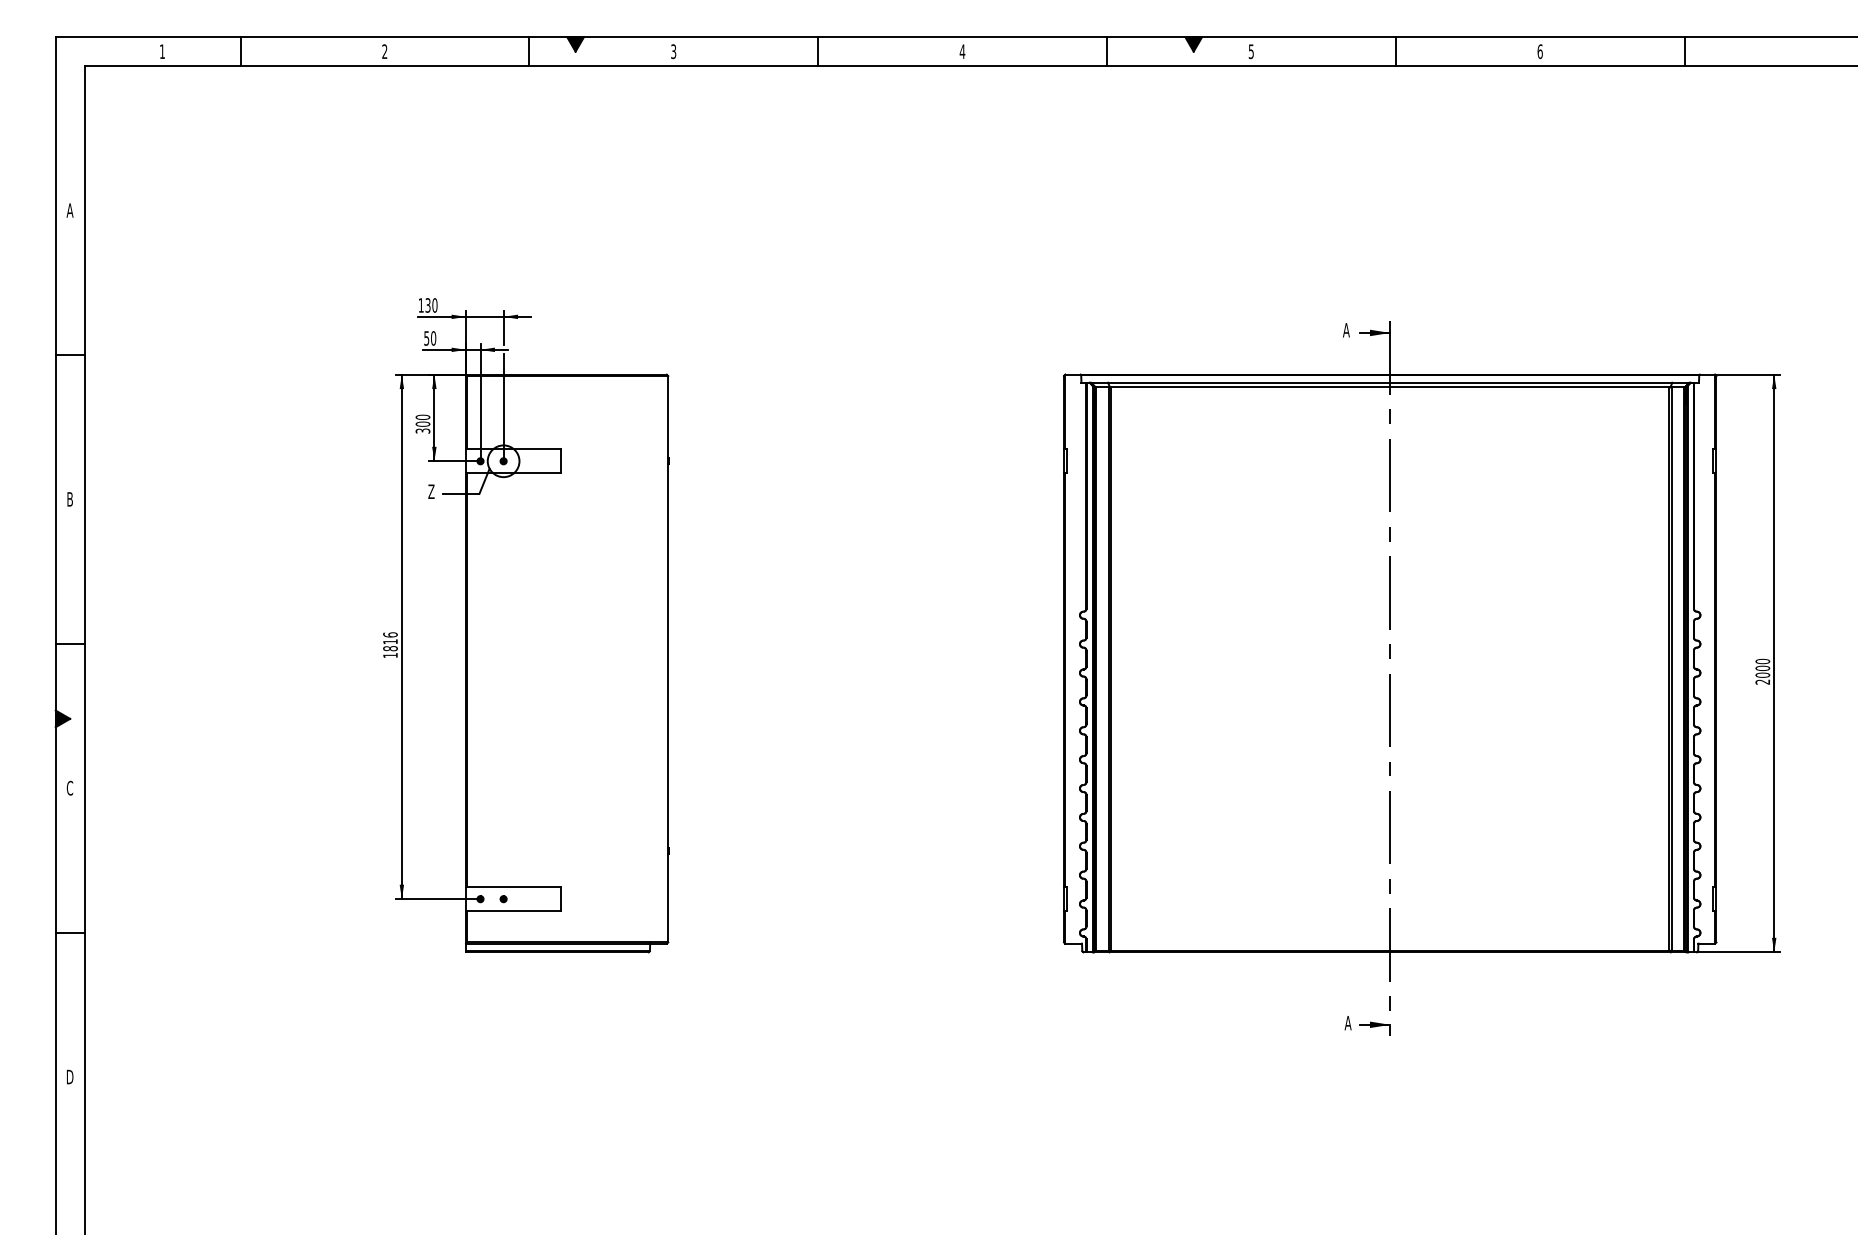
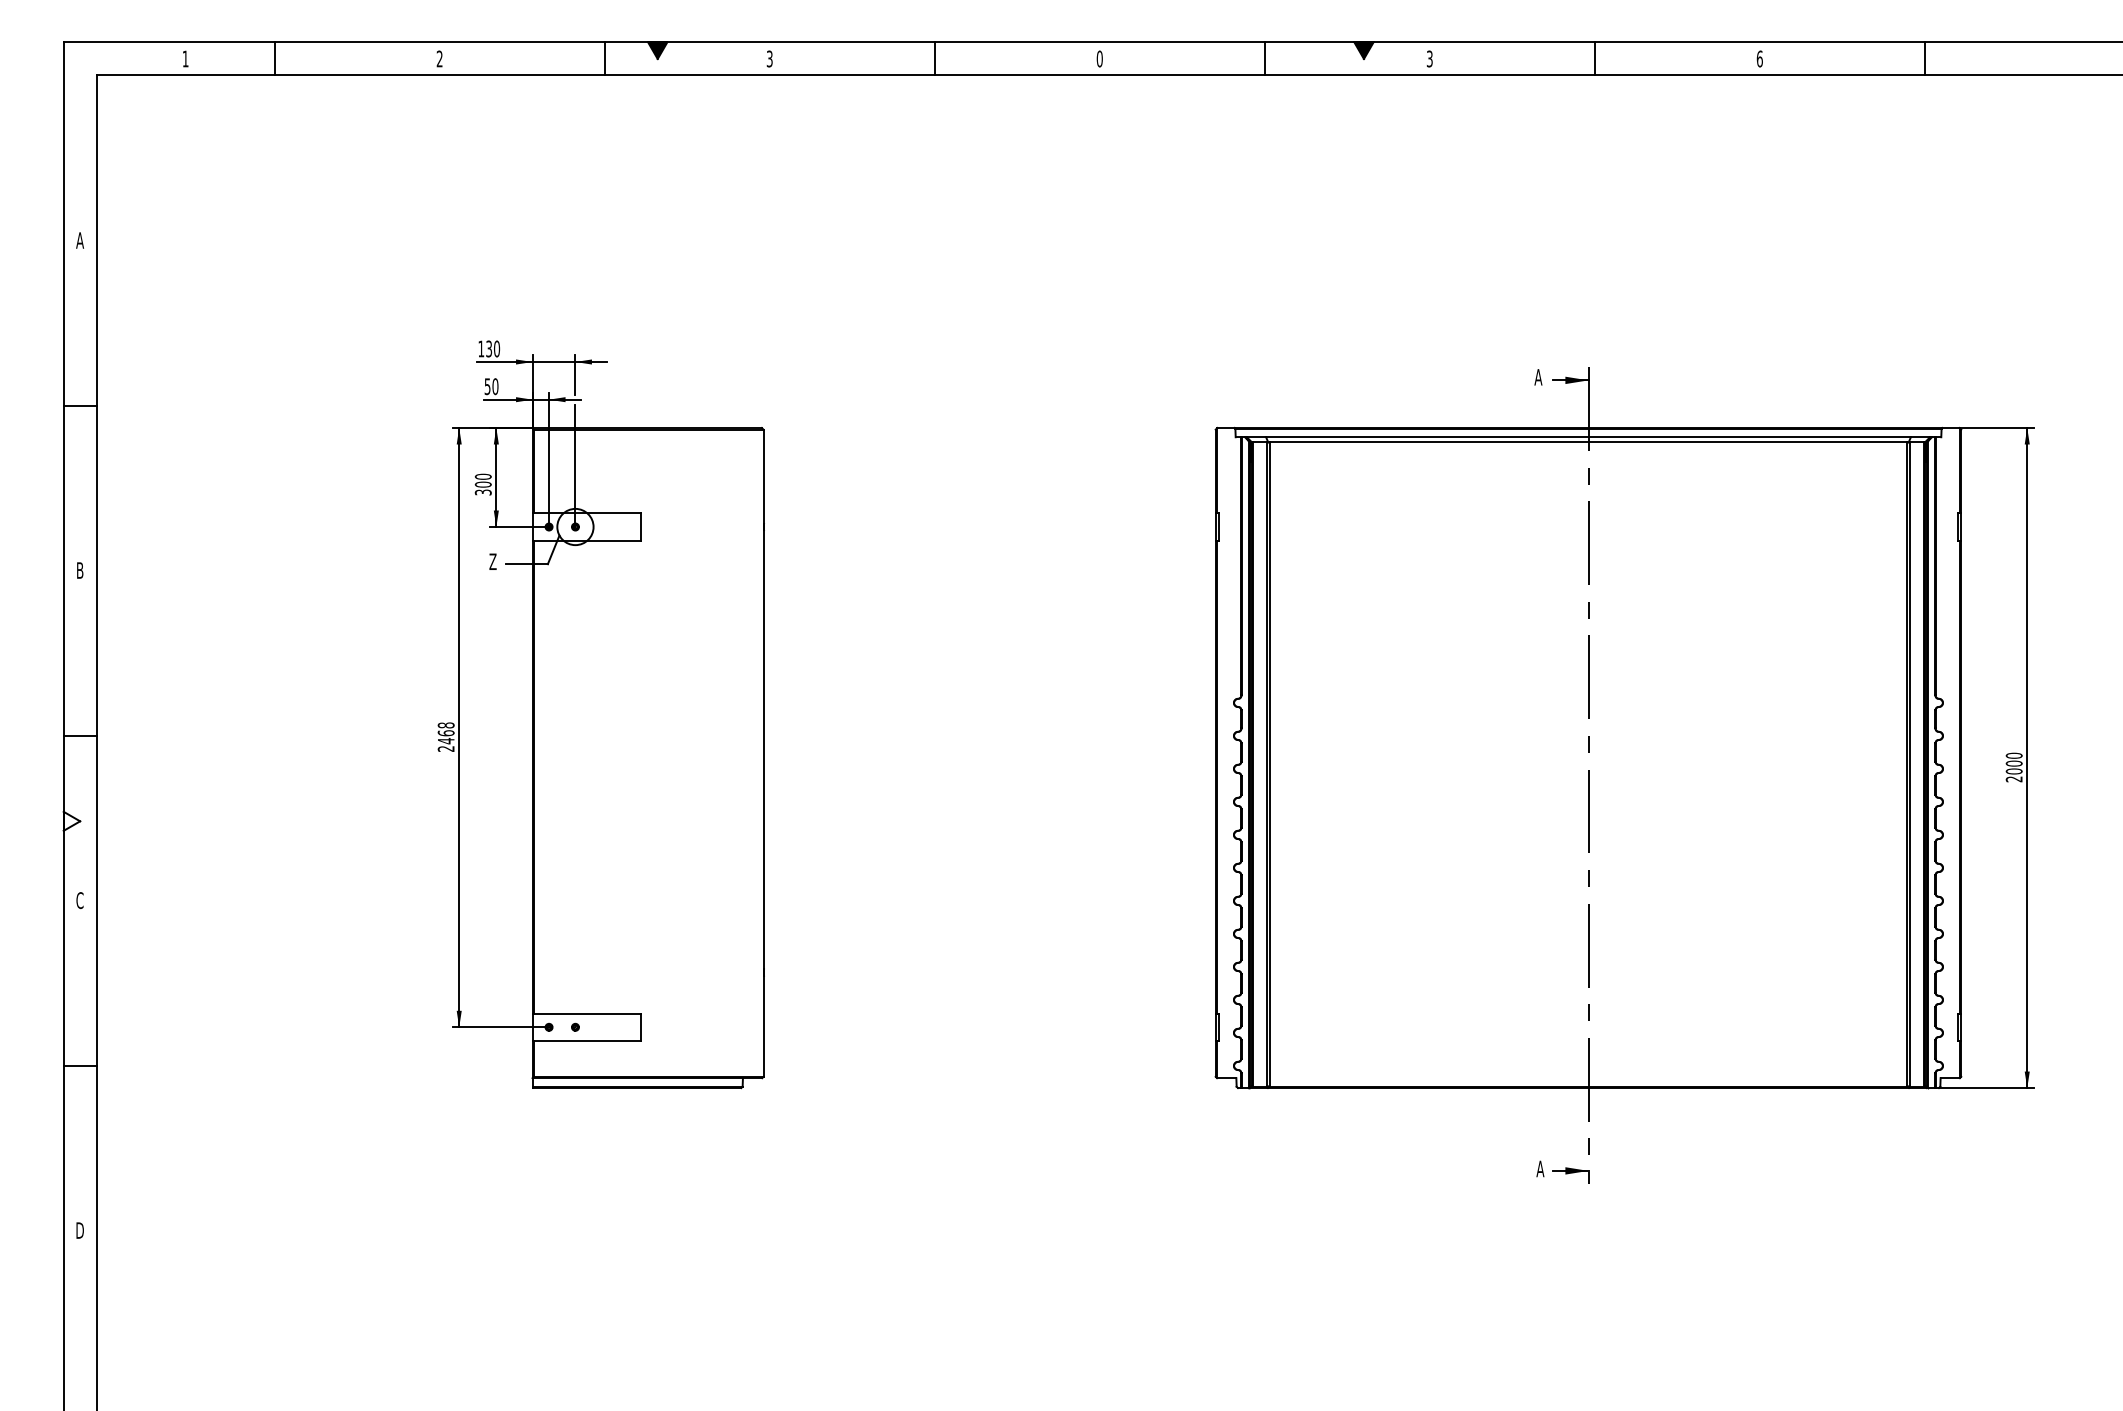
text: (962, 51) -> (1099, 58), 4 -> 0
text: (1251, 51) -> (1429, 58), 5 -> 3
text: (389, 644) -> (445, 736), 1816 -> 2468
fill: (62, 718) -> (71, 820), removed

